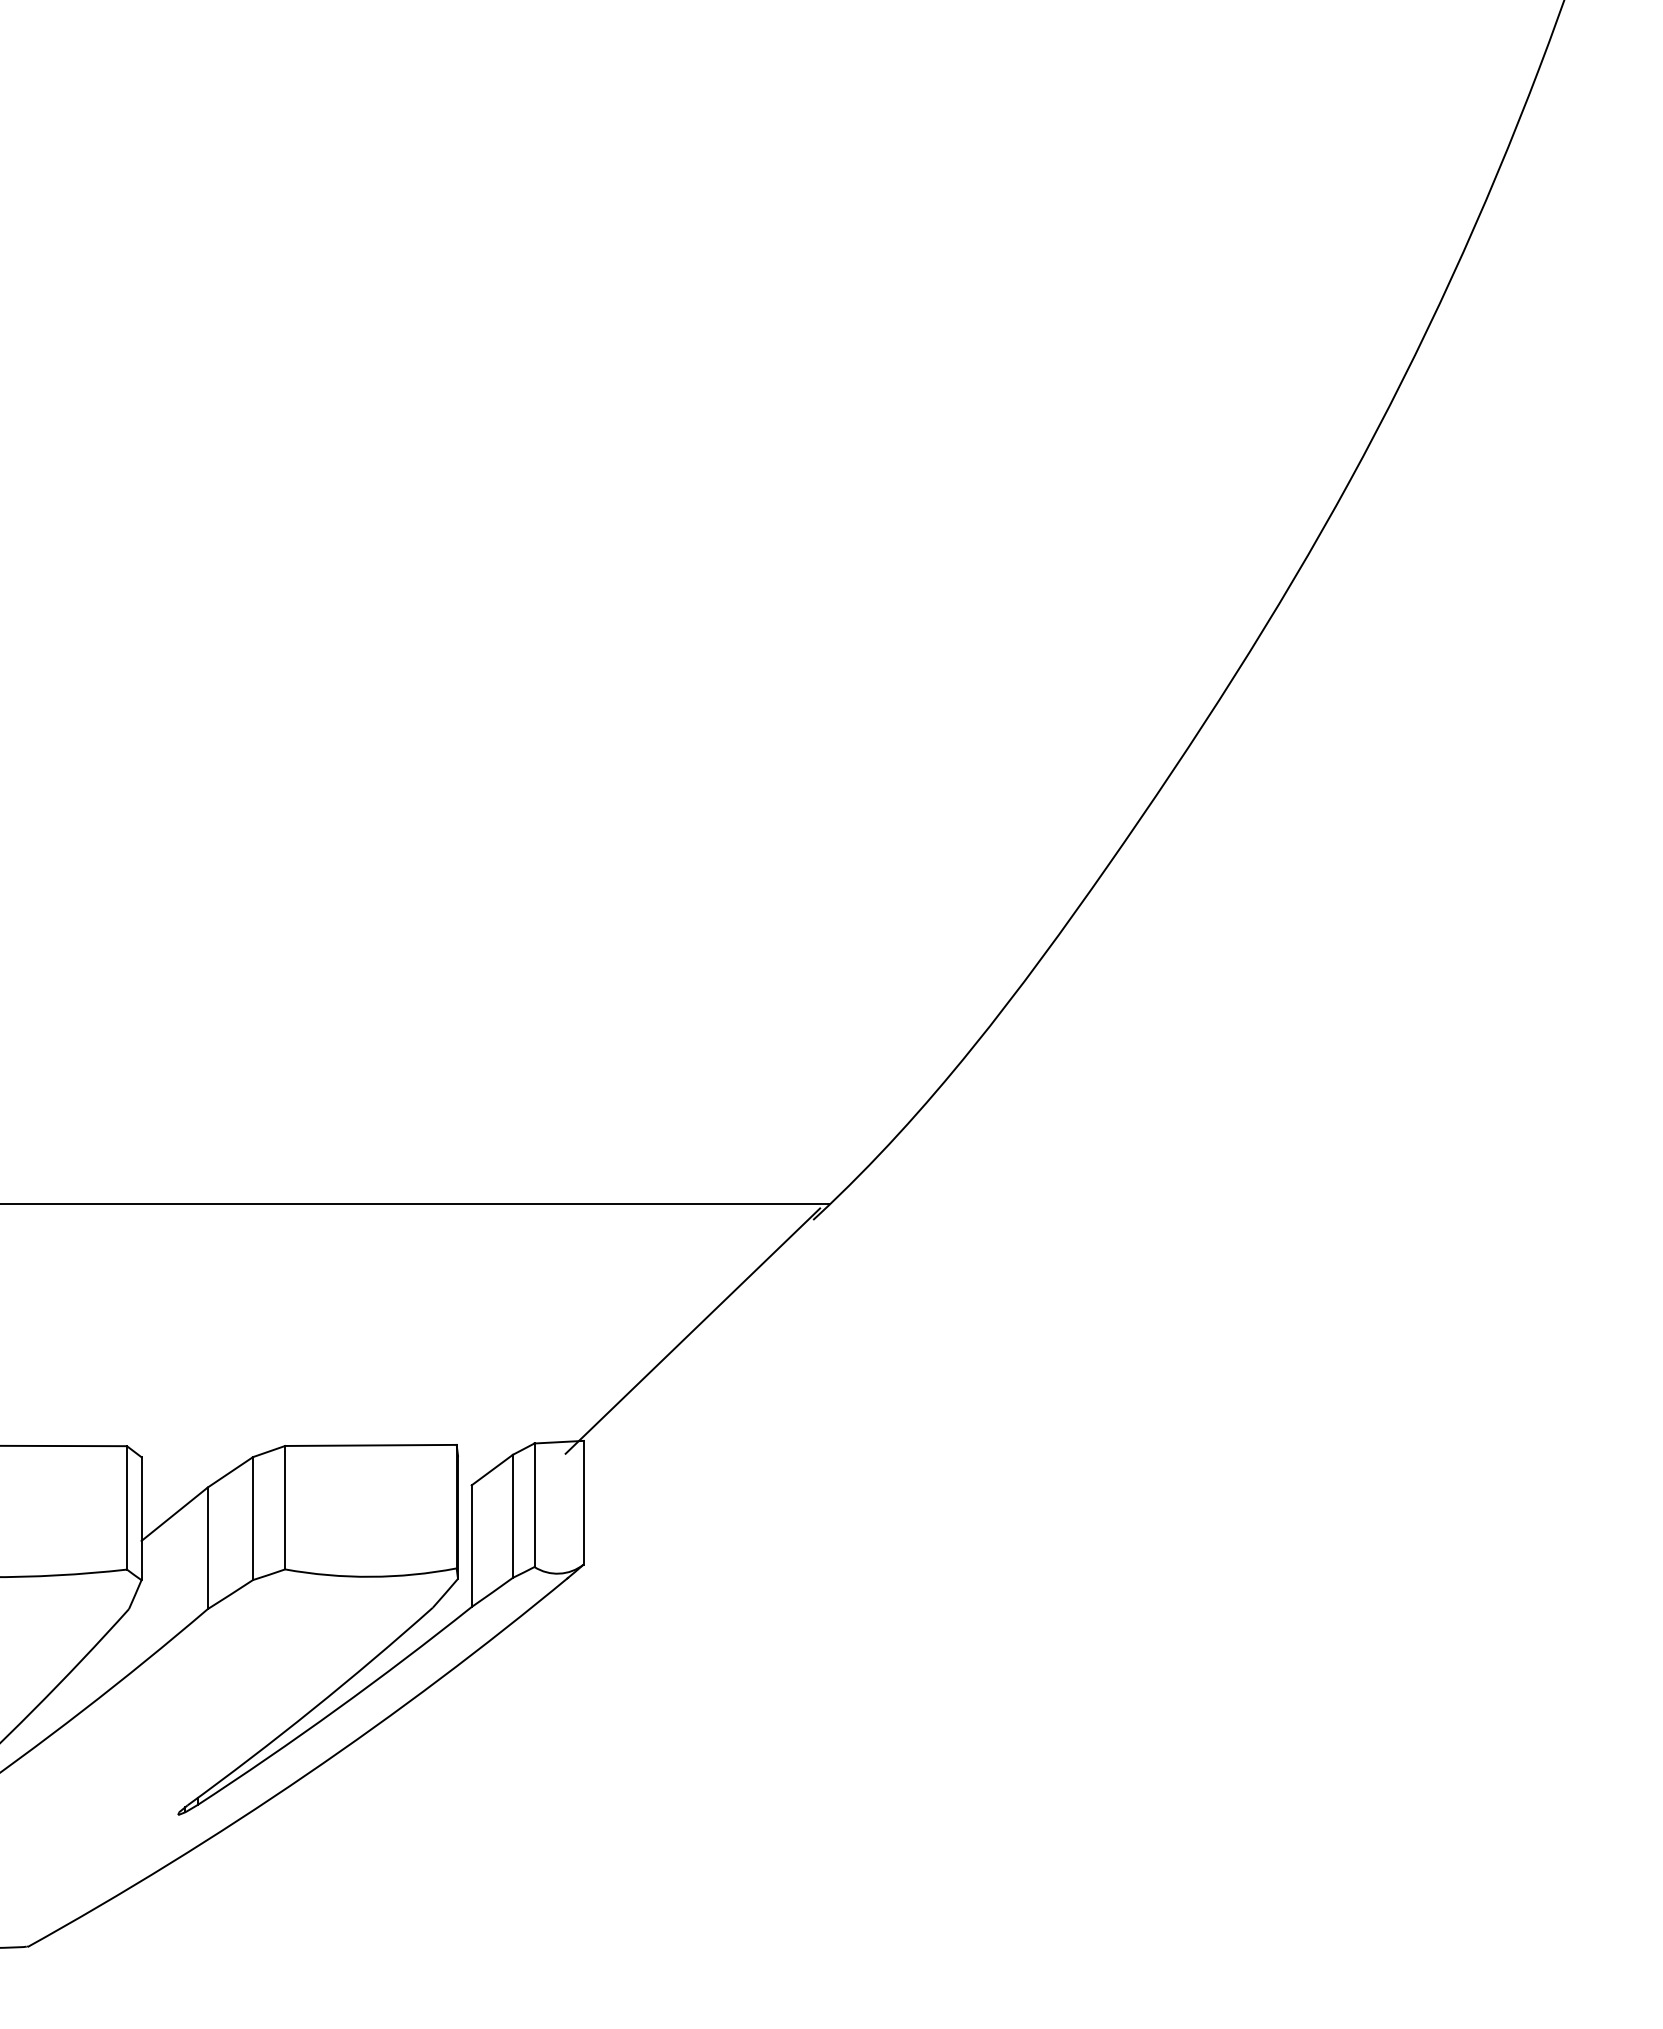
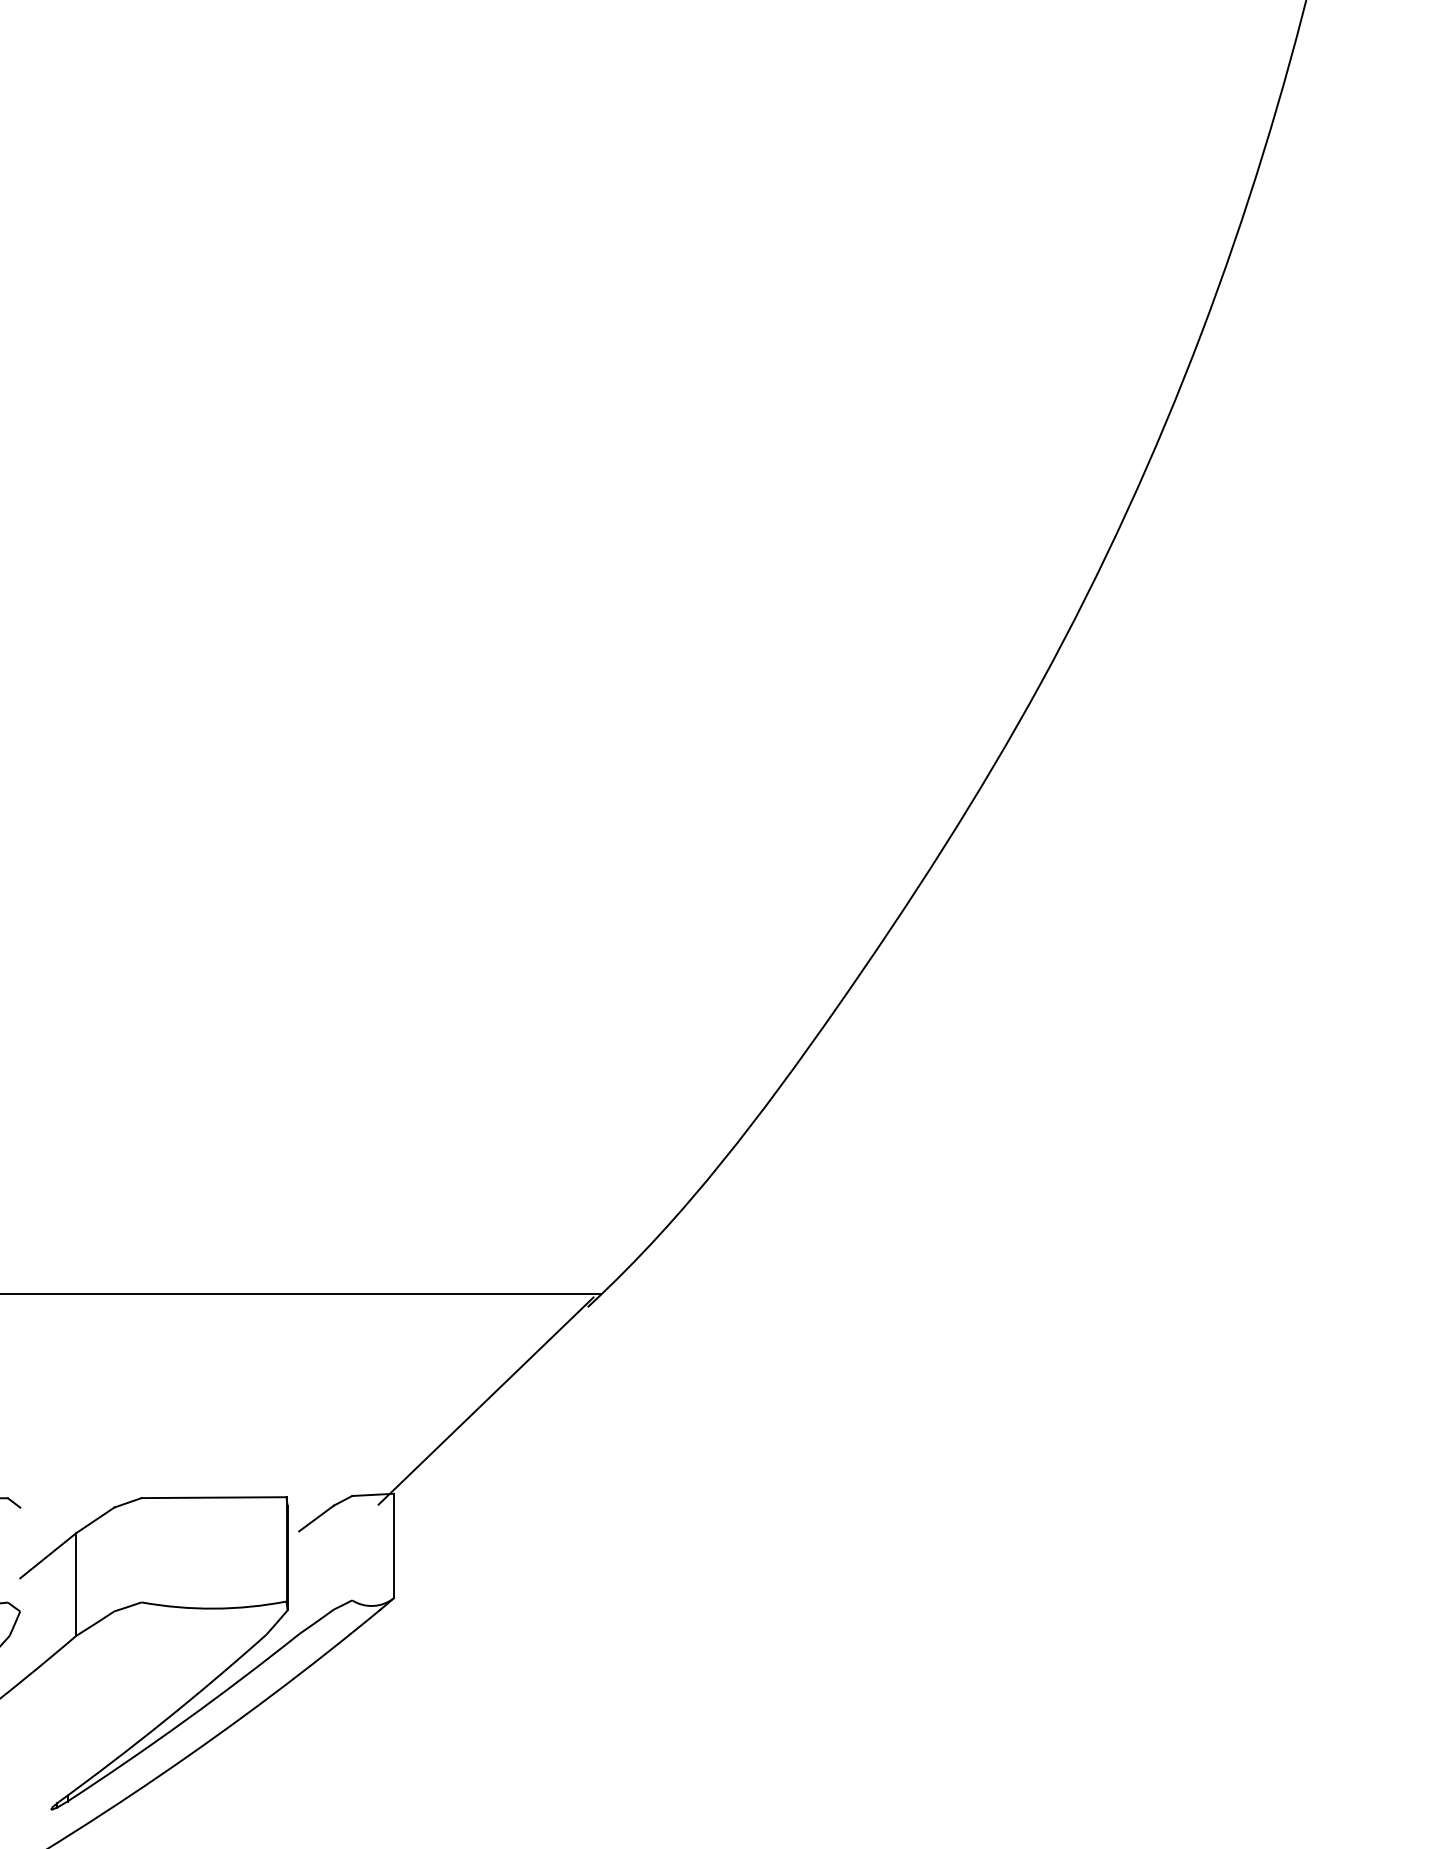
line: (534, 1505) -> (352, 1548), removed
line: (126, 1508) -> (7, 1550), removed
line: (285, 1508) -> (141, 1550), removed
line: (513, 1516) -> (334, 1557), removed
line: (141, 1518) -> (20, 1559), removed
line: (253, 1518) -> (114, 1559), removed
line: (472, 1545) -> (299, 1582), removed

